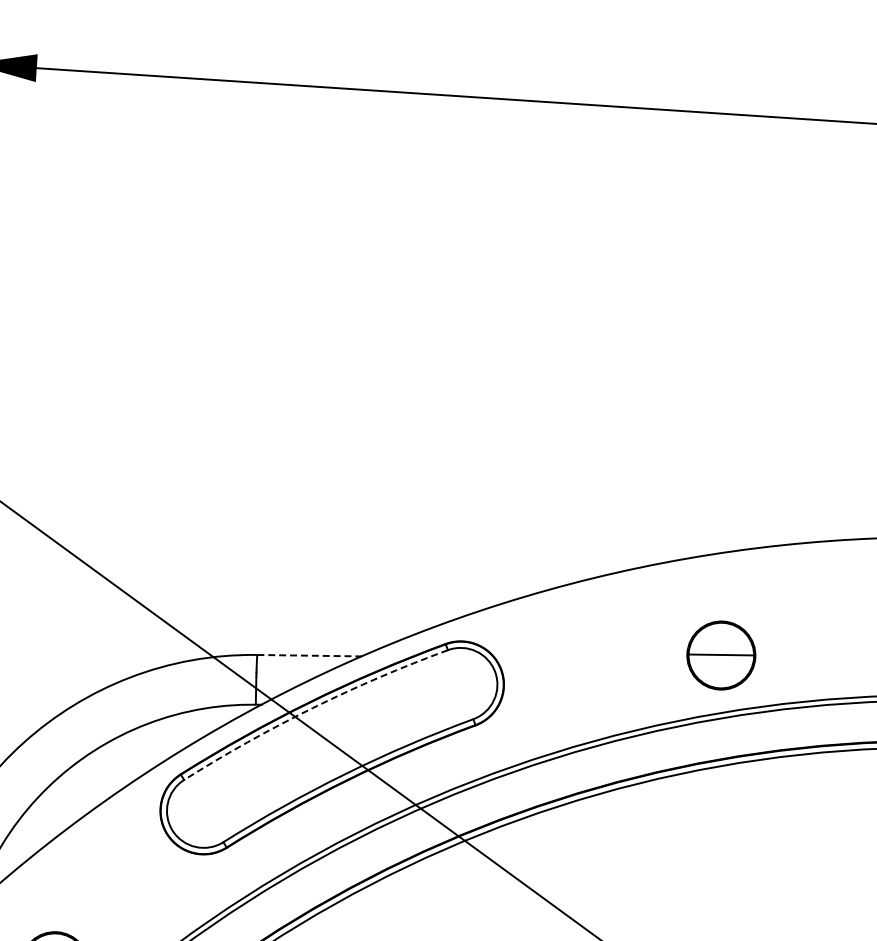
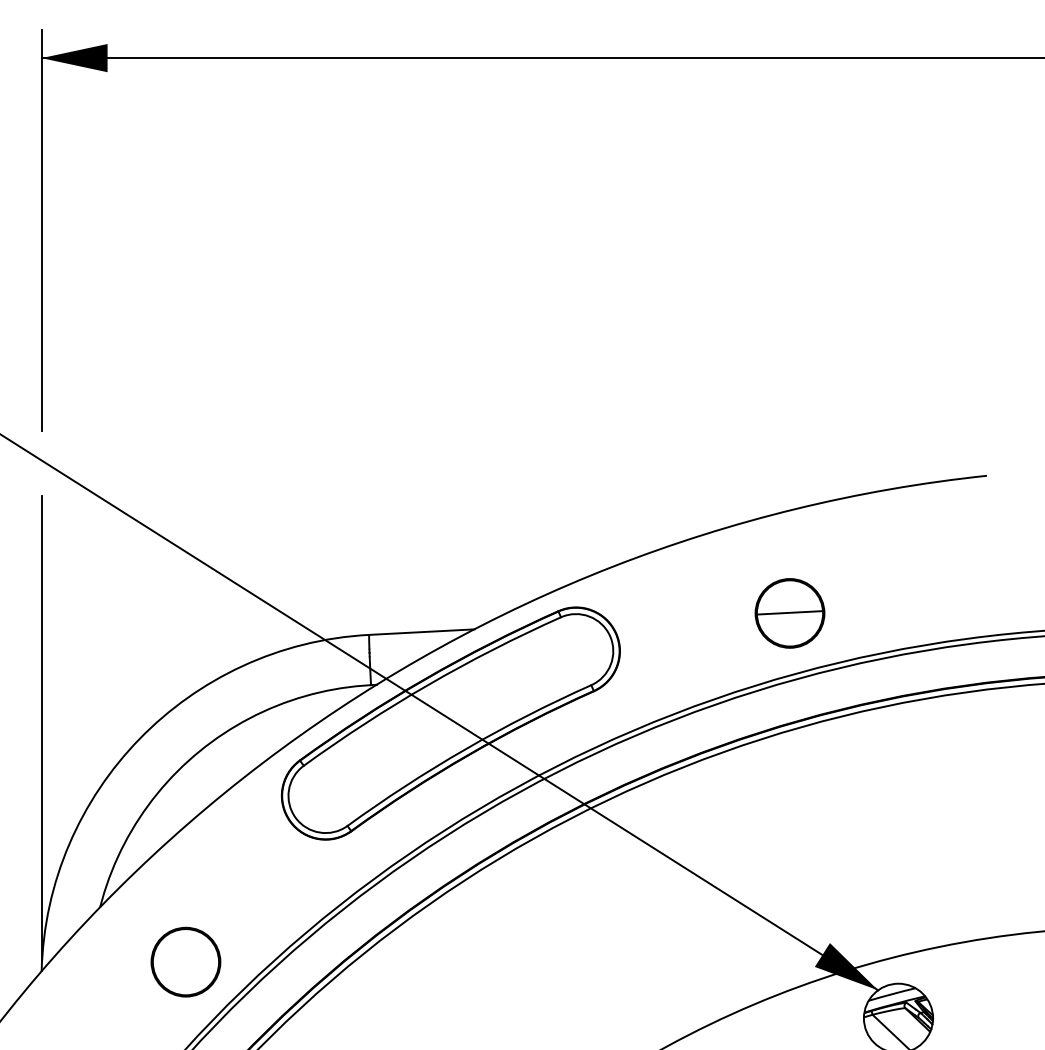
part: (720, 655) -> (789, 613), moved
line: (309, 656) -> (421, 632), dashed -> solid
arc: (312, 707) -> (428, 684), dashed -> solid

